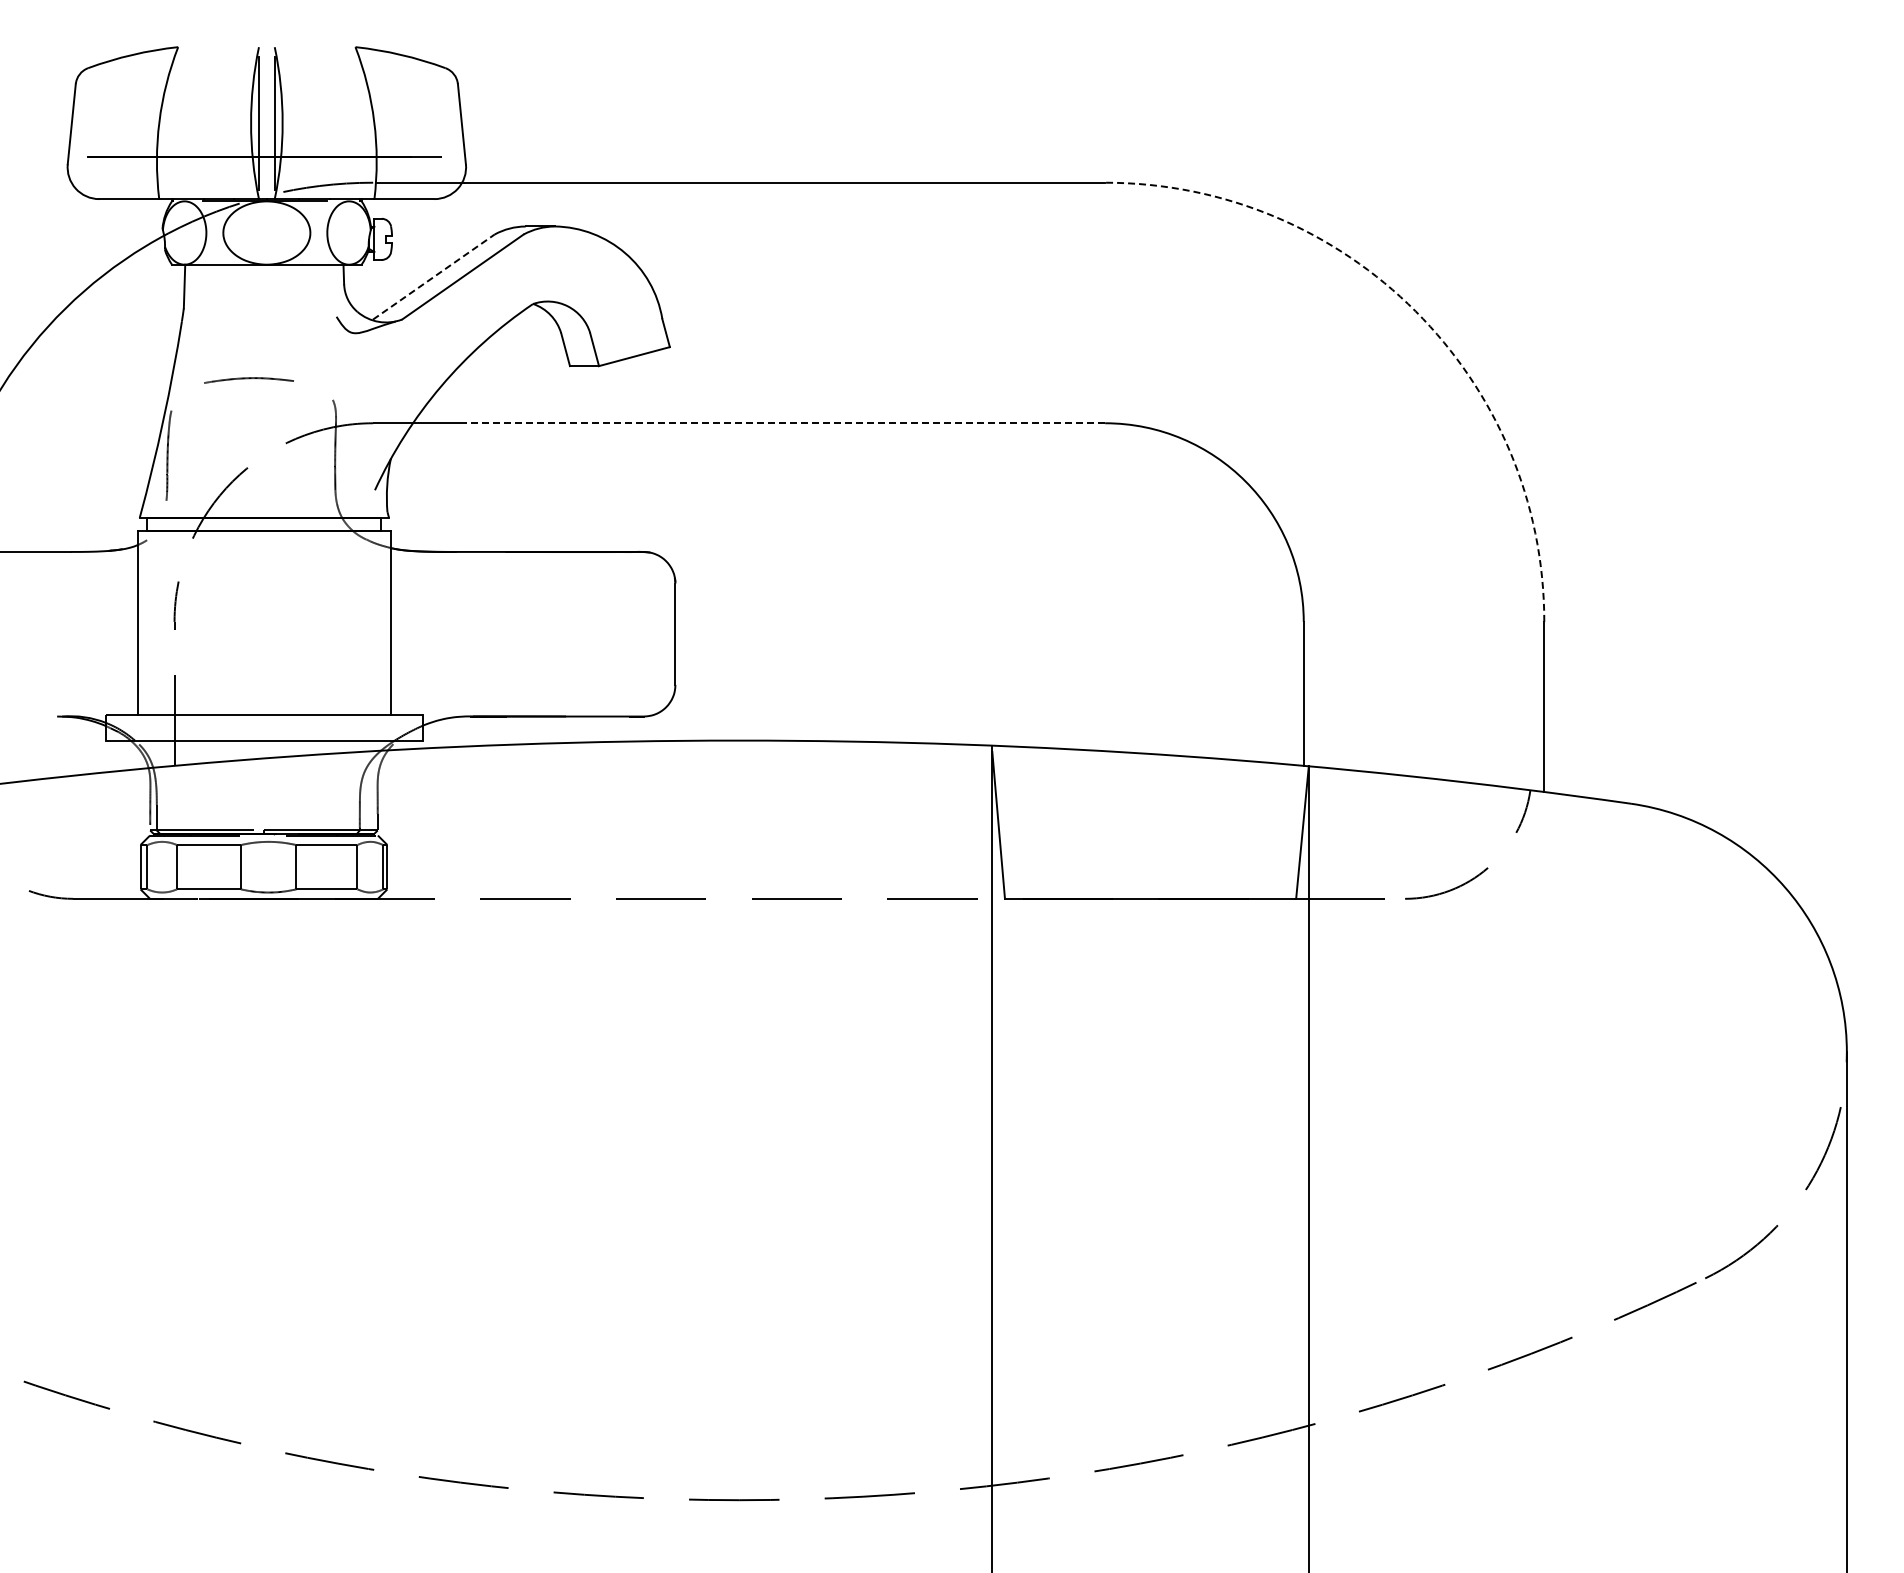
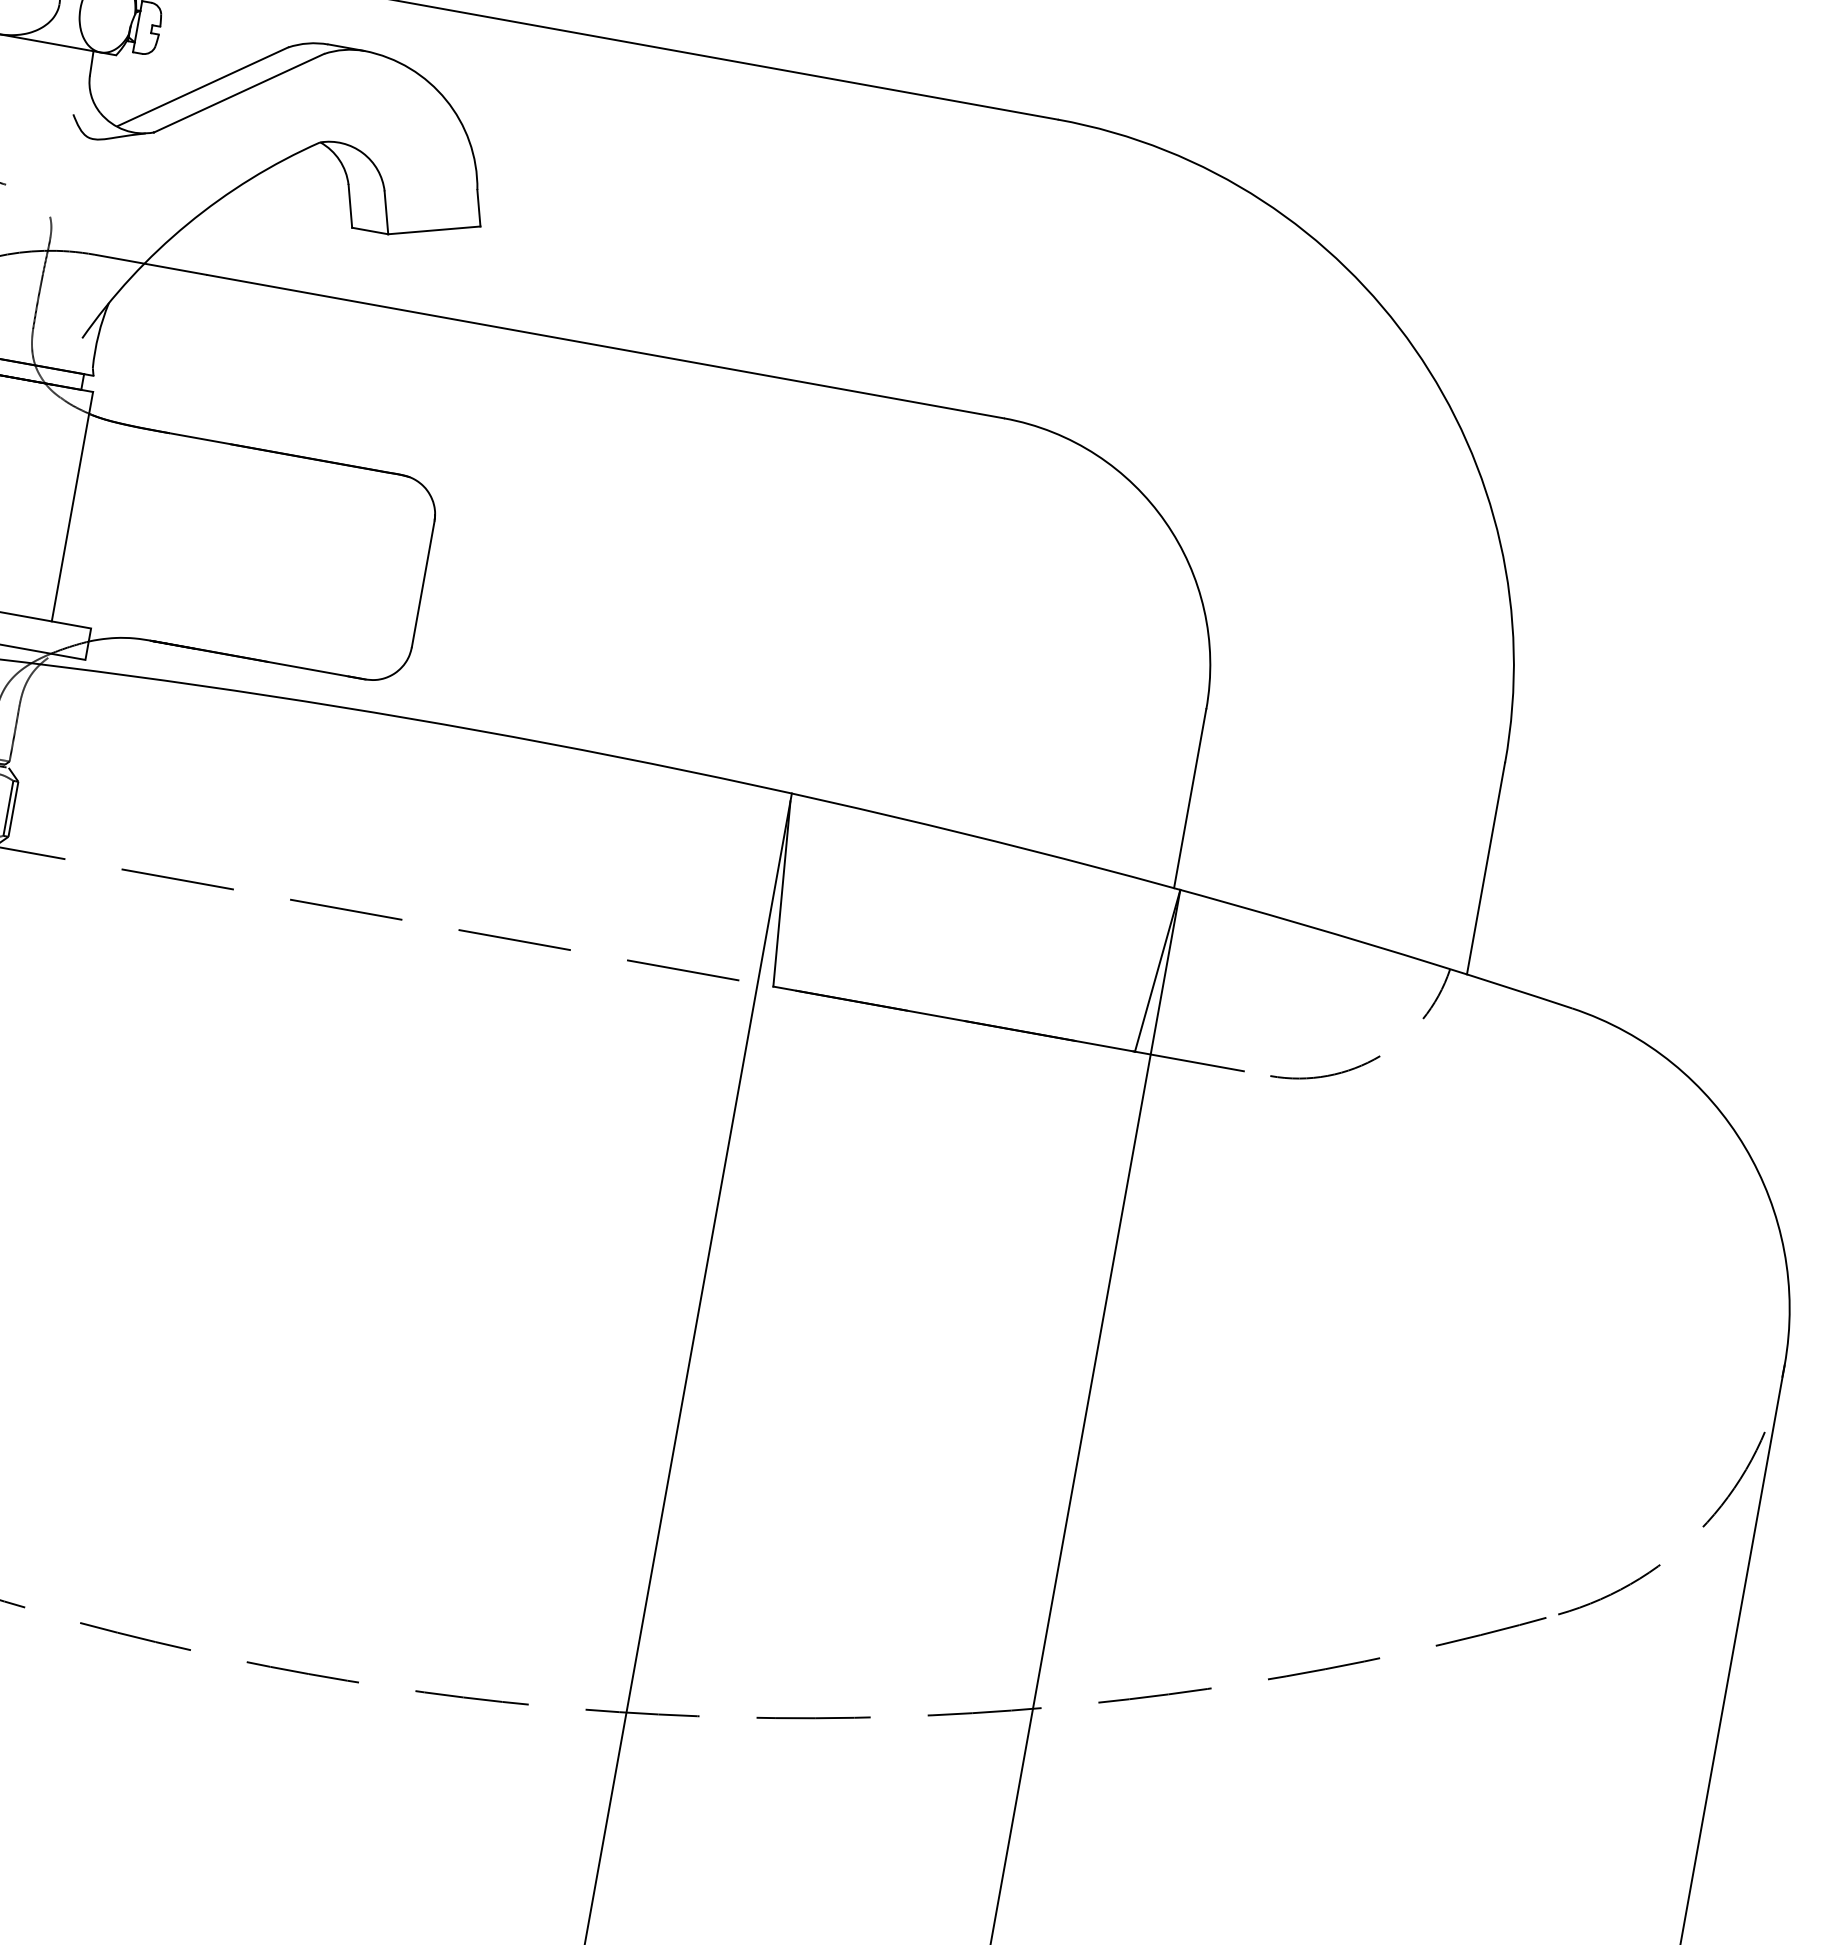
line: (434, 276) -> (203, 86), dashed -> solid
arc: (1415, 311) -> (1414, 348), dashed -> solid
line: (784, 423) -> (605, 346), dashed -> solid

